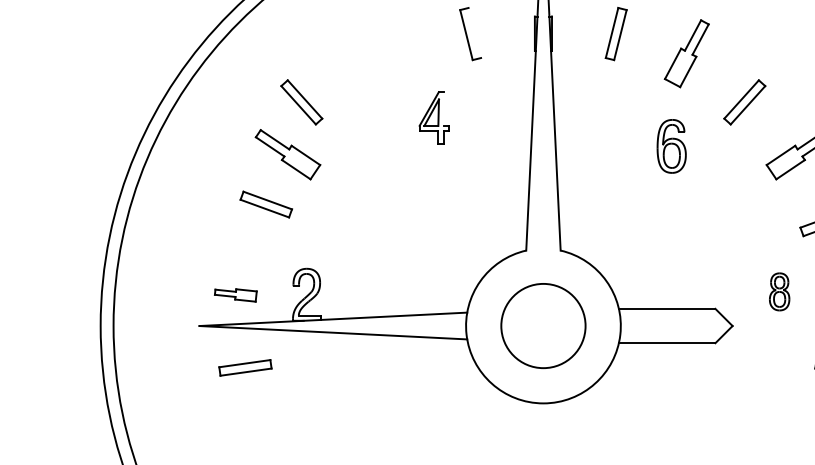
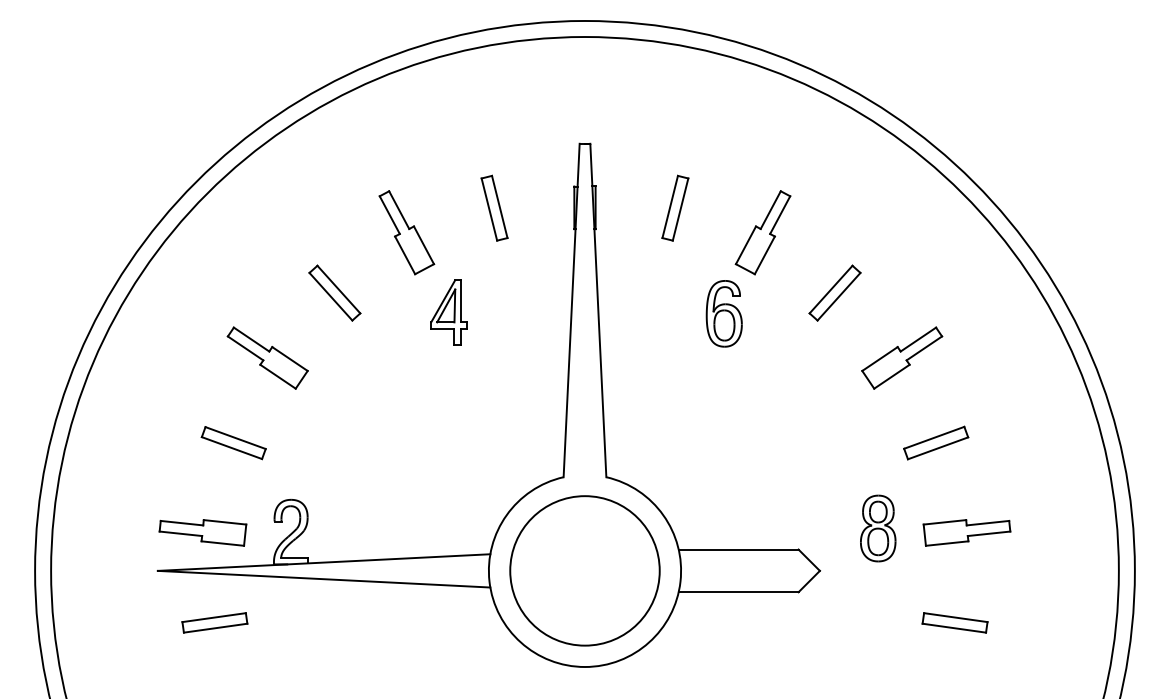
line: (474, 32) -> (499, 206), added
part: (399, 53) -> (406, 232), added
part: (301, 101) -> (334, 292), moved
line: (444, 109) -> (461, 301), added
part: (671, 146) -> (723, 313), moved
part: (266, 204) -> (233, 443), moved
part: (779, 291) -> (878, 528), size x1.43
part: (235, 295) -> (202, 532), size x1.67
circle: (543, 325) -> (584, 570), size x1.43

